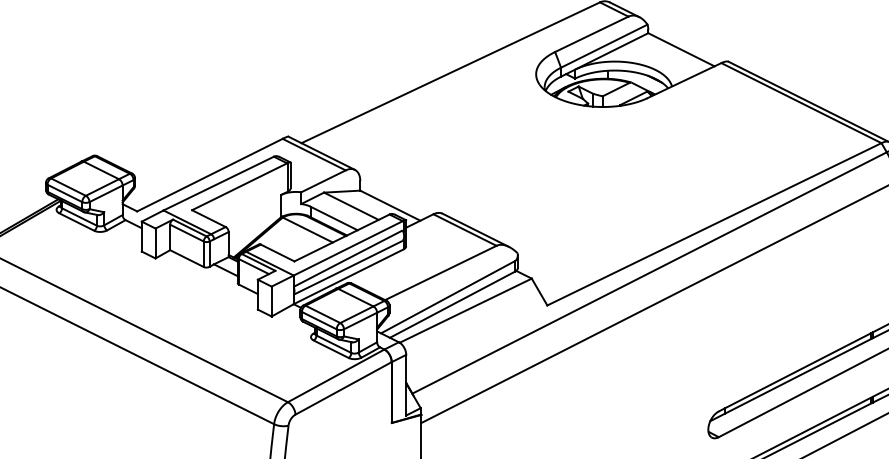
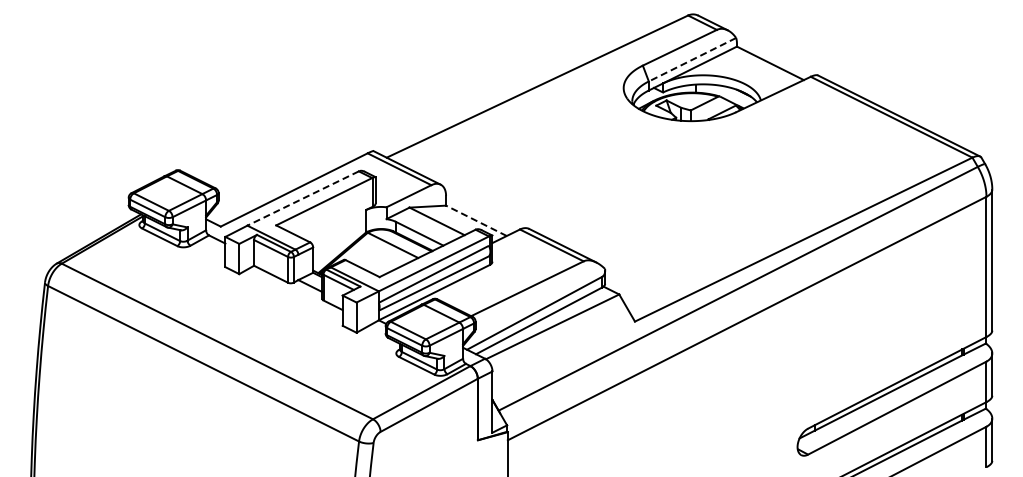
line: (604, 45) -> (692, 59), solid -> dashed
line: (219, 183) -> (303, 198), solid -> dashed
line: (390, 205) -> (476, 220), solid -> dashed

